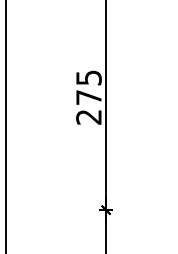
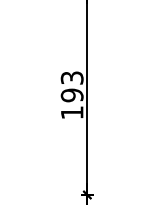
text: (88, 97) -> (71, 95), 275 -> 193

